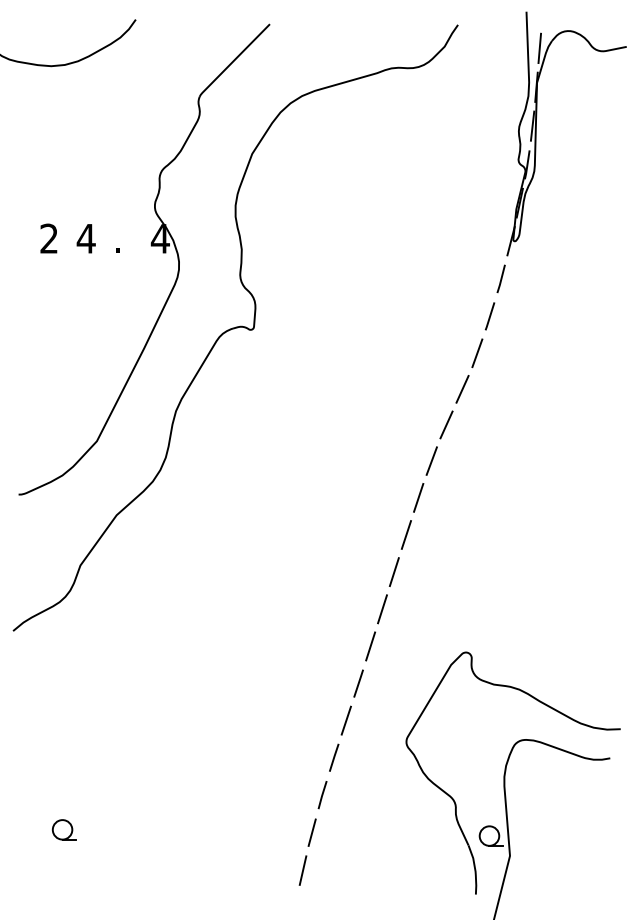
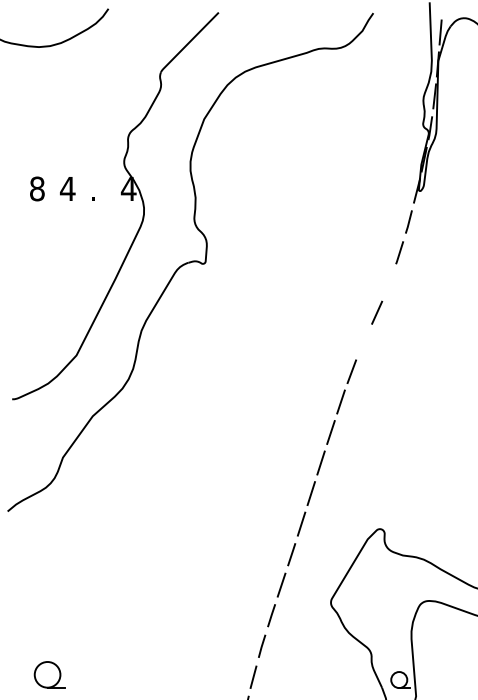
text: (49, 238) -> (37, 188), 2 -> 8
line: (477, 353) -> (389, 283), removed
line: (446, 424) -> (363, 341), removed
part: (63, 829) -> (49, 674), size x1.6

